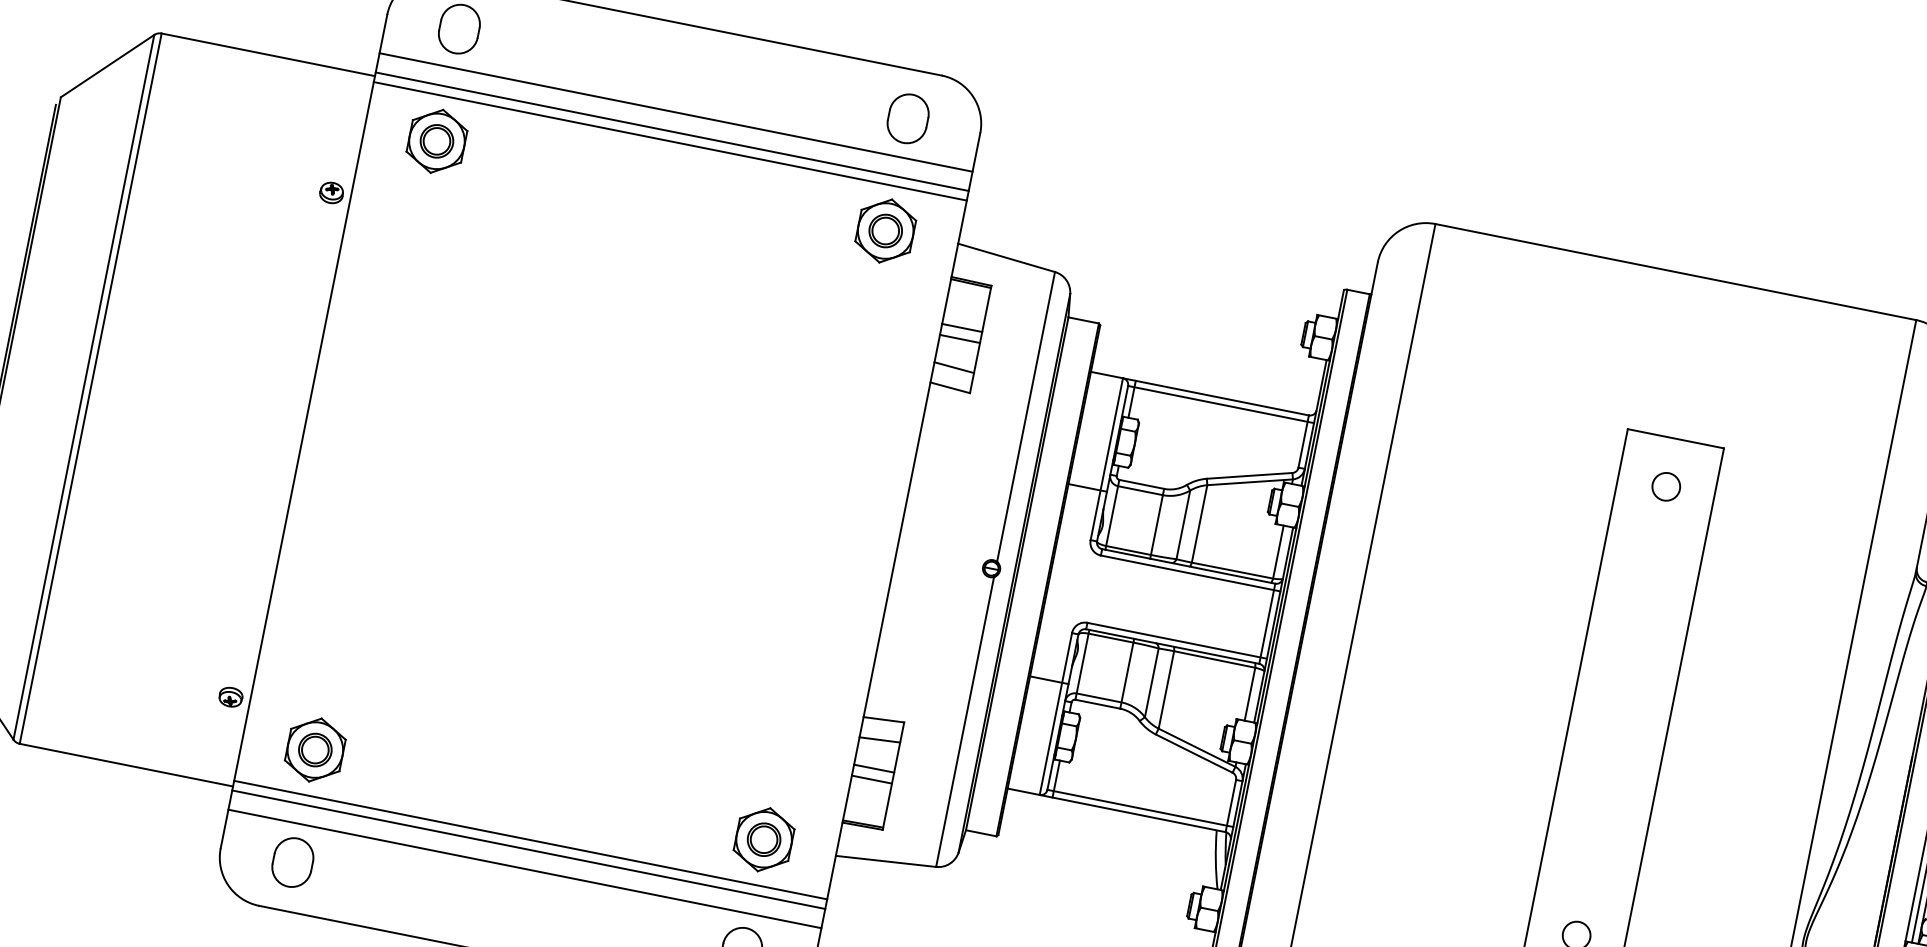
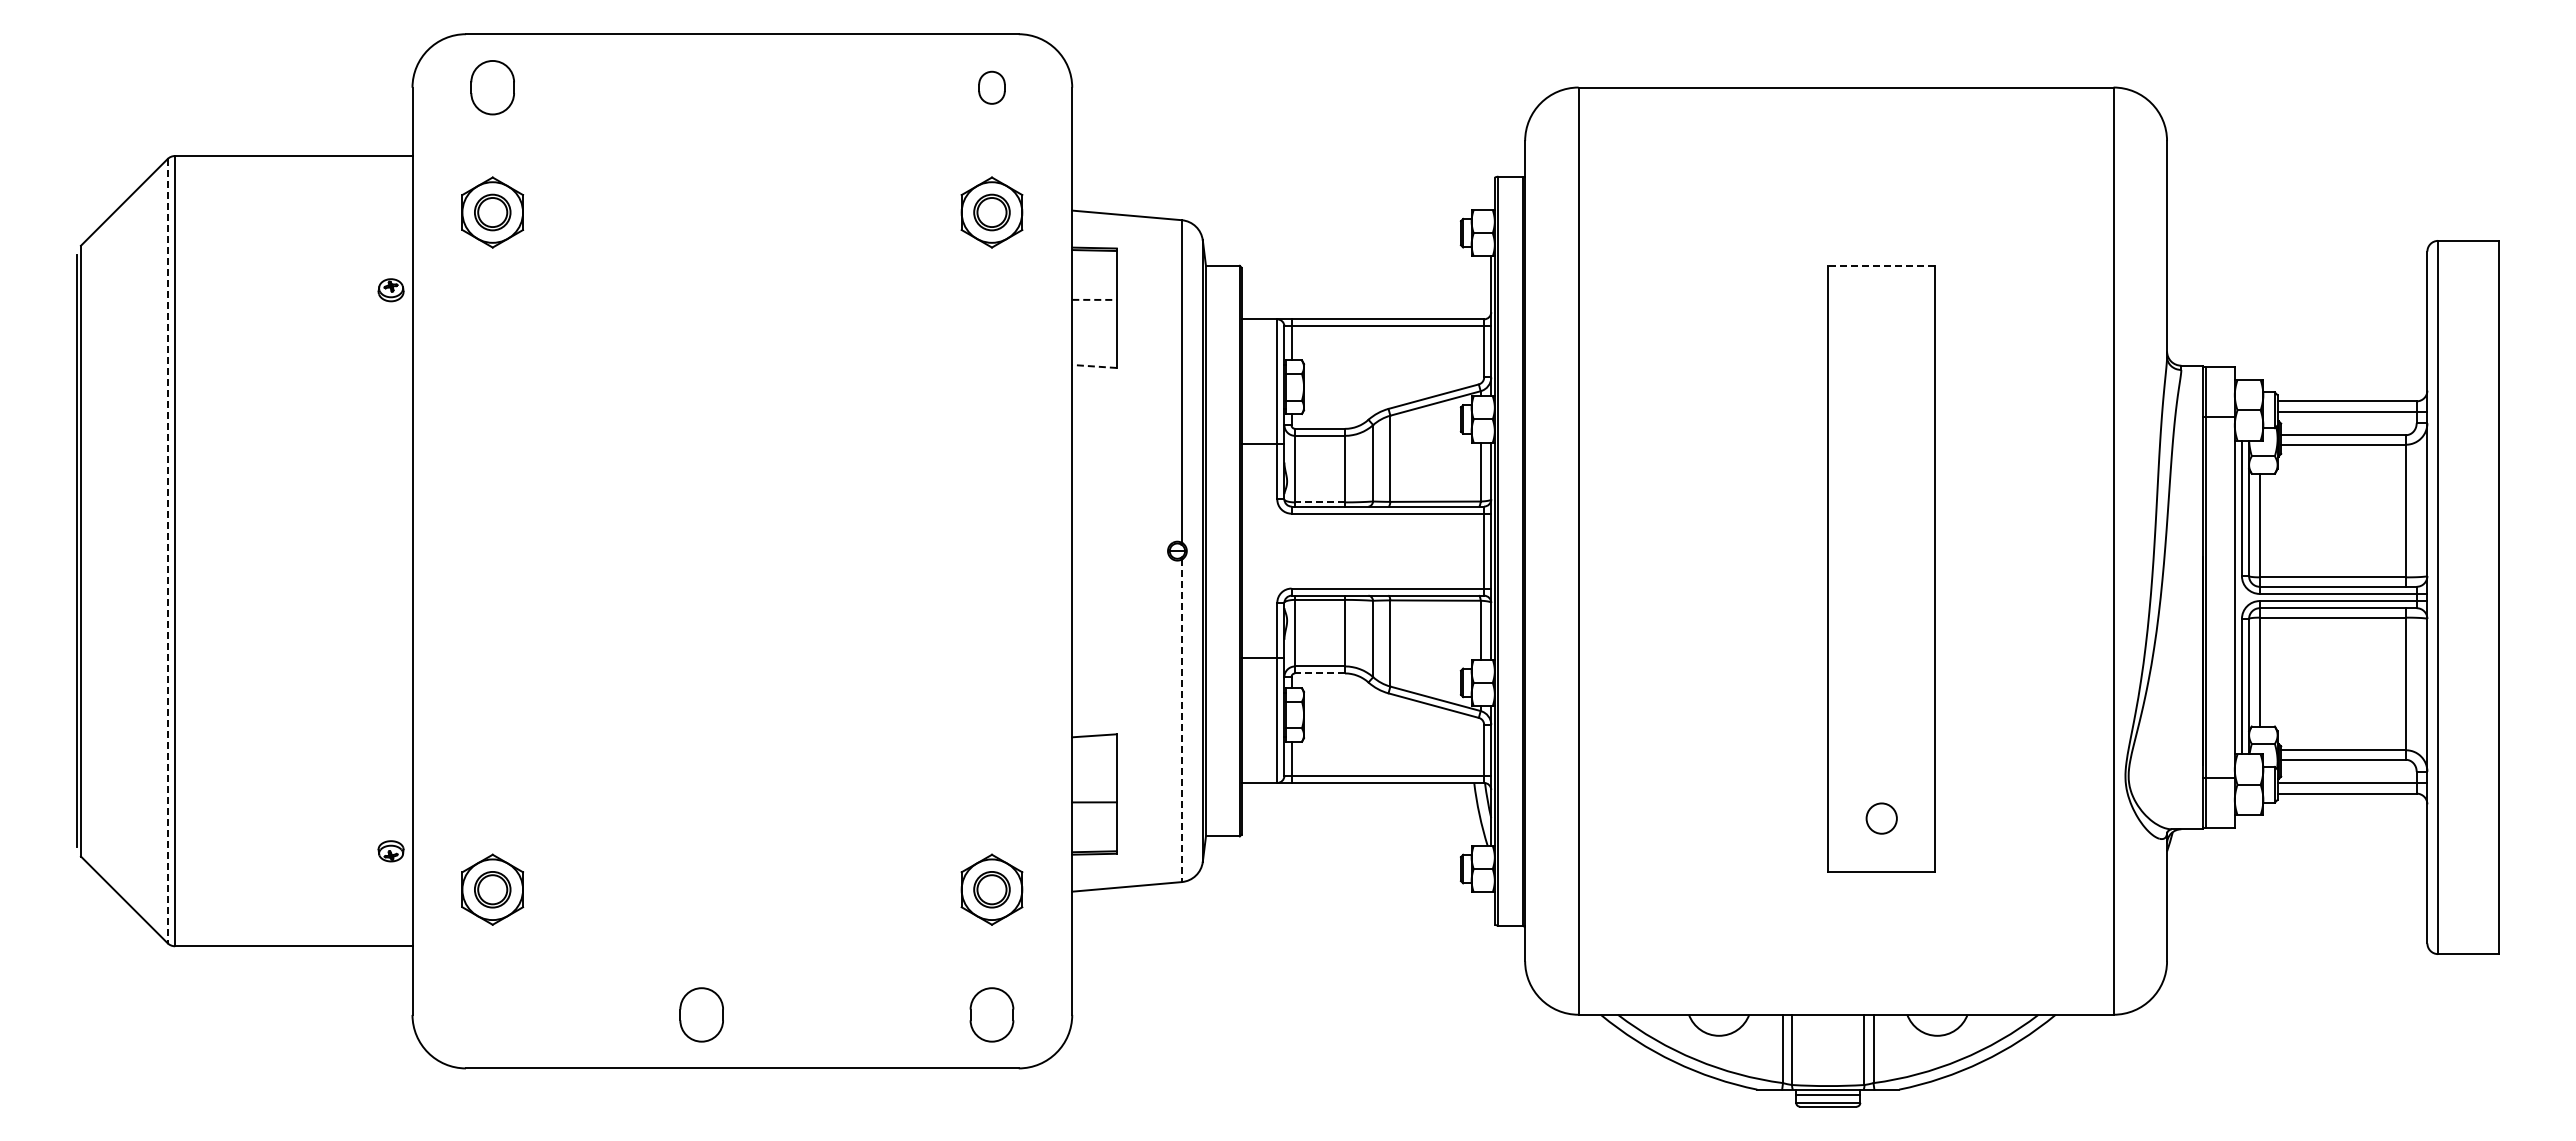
line: (676, 112) -> (742, 130), removed
part: (907, 118) -> (991, 87), size x0.6
line: (672, 131) -> (742, 151), removed
line: (670, 141) -> (742, 162), removed
line: (963, 327) -> (1095, 299), solid -> dashed
line: (959, 339) -> (1094, 312), removed
line: (954, 367) -> (1094, 343), removed
line: (83, 387) -> (167, 551), solid -> dashed
line: (950, 387) -> (1094, 366), solid -> dashed
line: (1675, 438) -> (1881, 265), solid -> dashed
circle: (1666, 486) -> (1881, 319), removed
line: (1128, 550) -> (1320, 502), solid -> dashed
line: (1098, 704) -> (1320, 673), solid -> dashed
line: (964, 722) -> (1181, 721), solid -> dashed
line: (879, 739) -> (1094, 757), removed
line: (874, 768) -> (1094, 790), removed
line: (530, 840) -> (742, 940), removed
line: (528, 849) -> (742, 950), removed
part: (292, 862) -> (701, 1014), moved
line: (524, 869) -> (742, 972), removed

